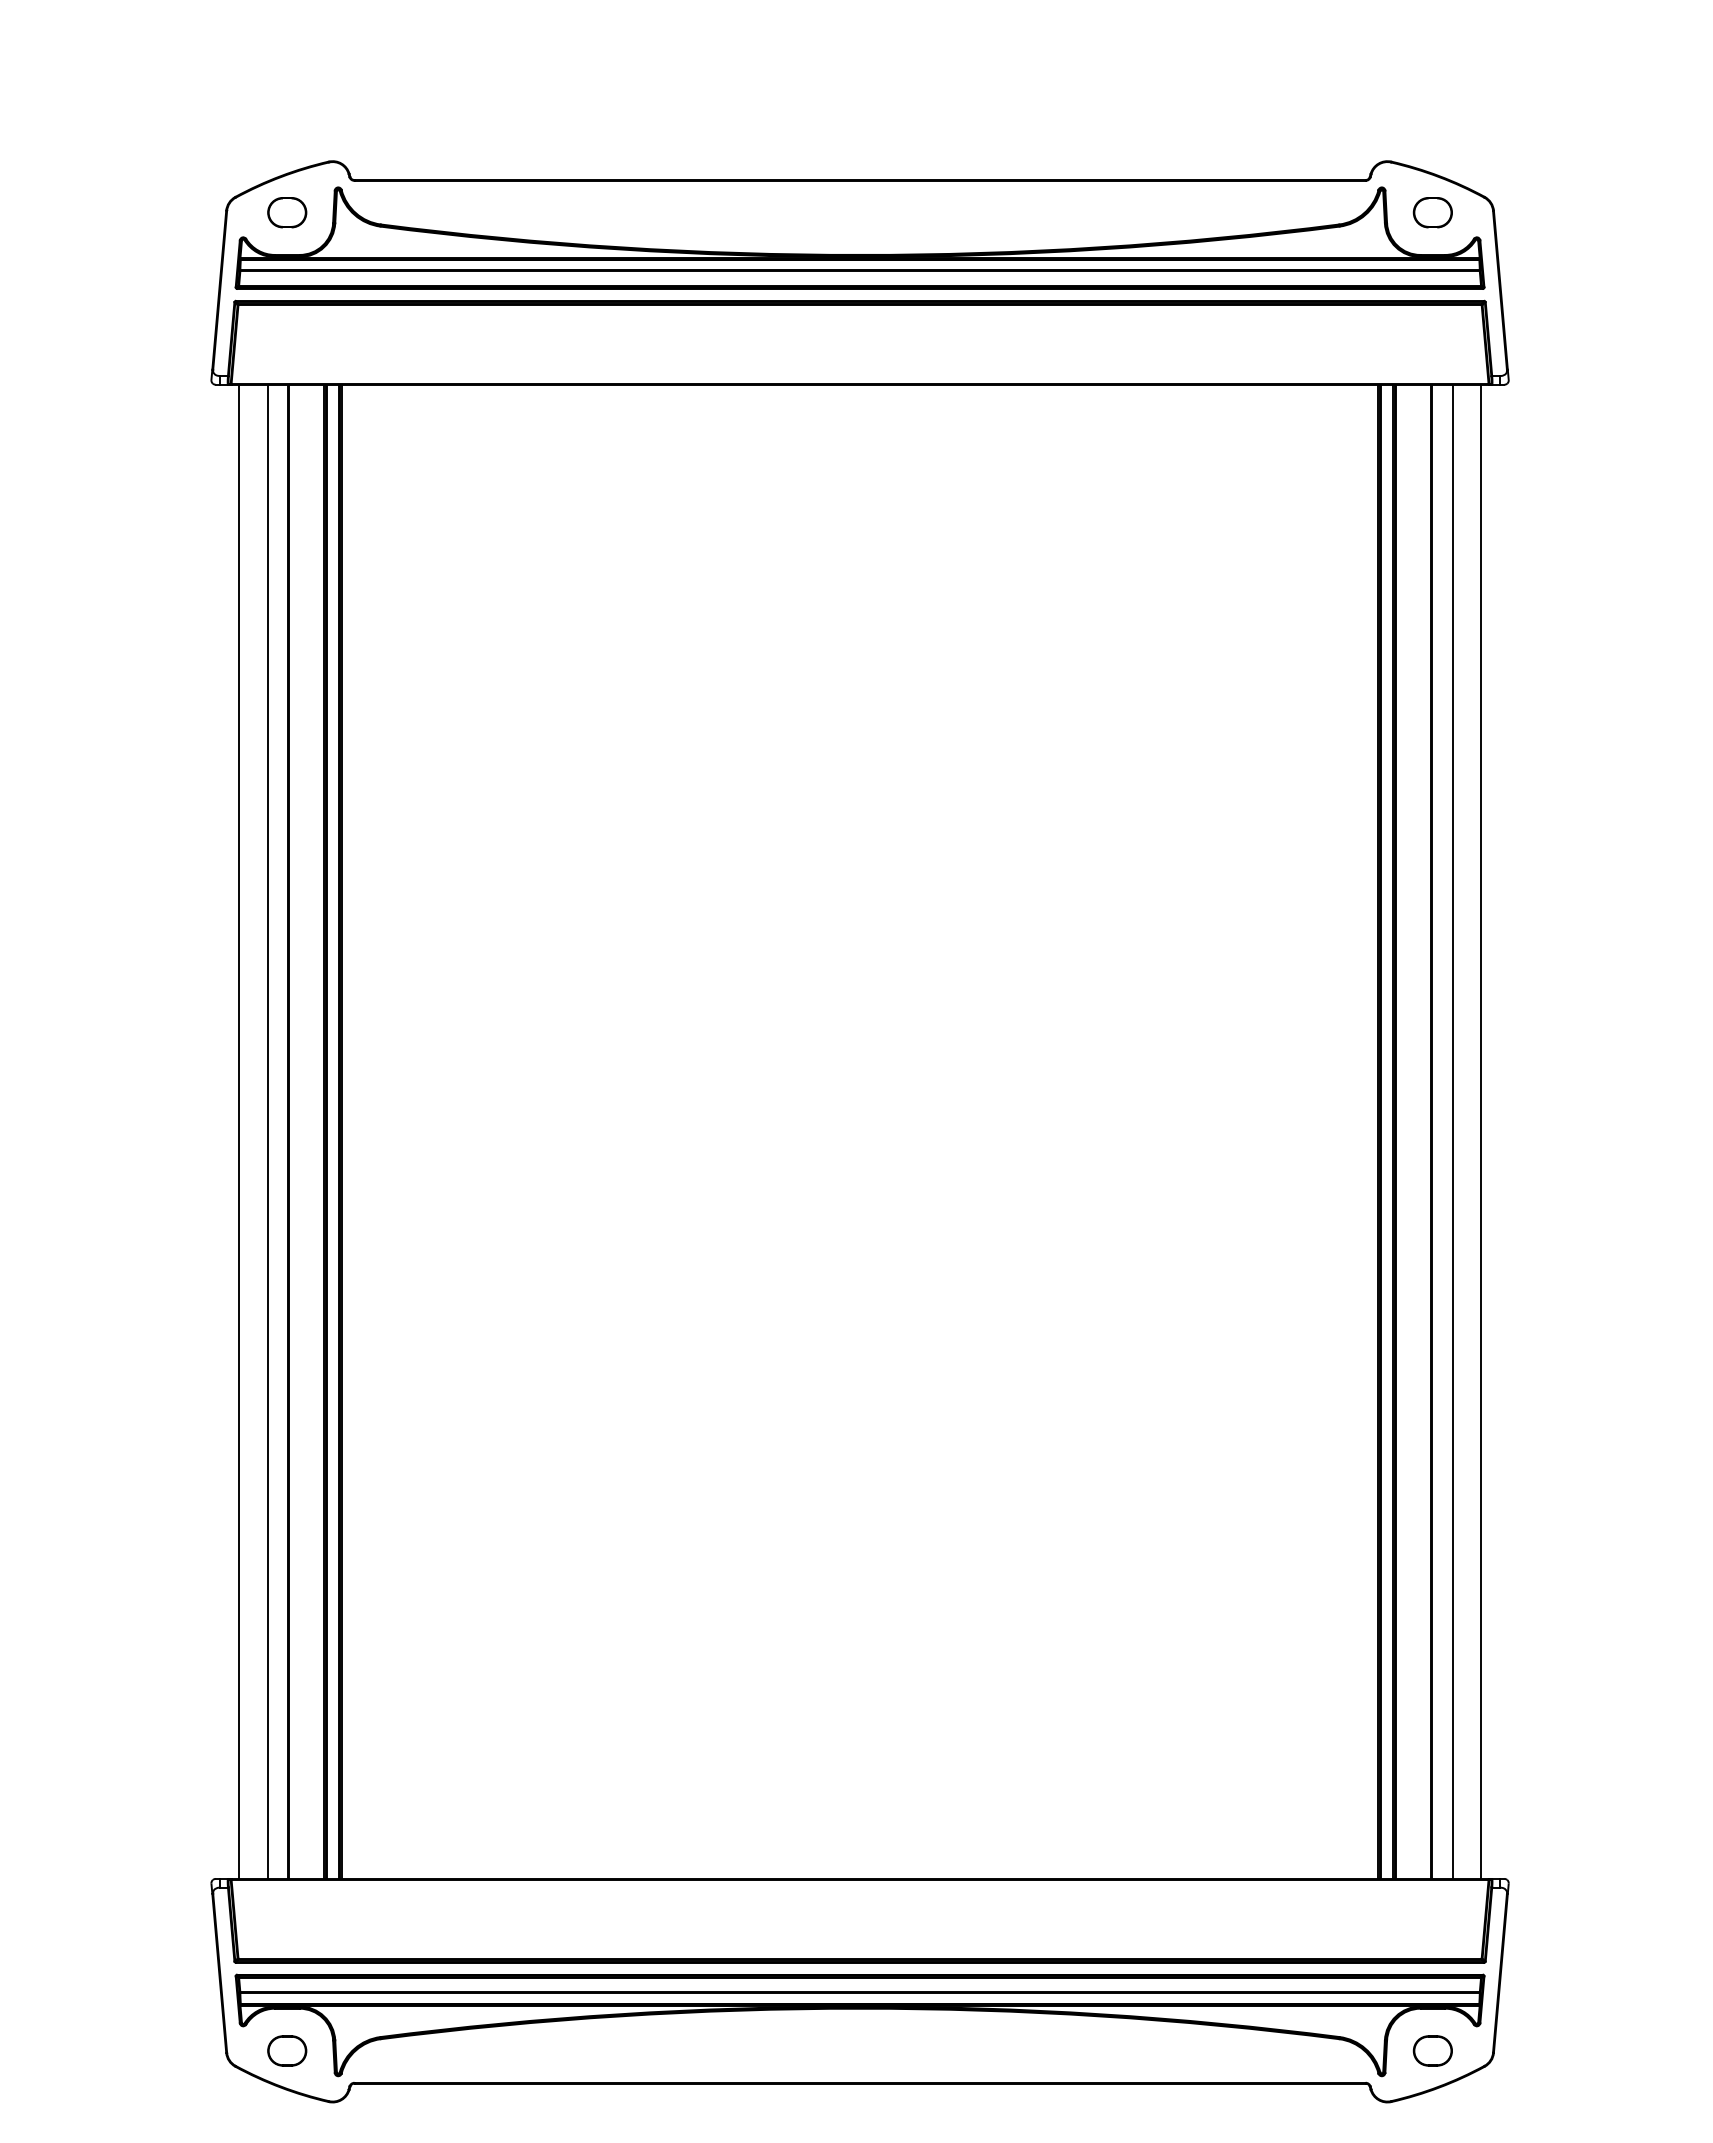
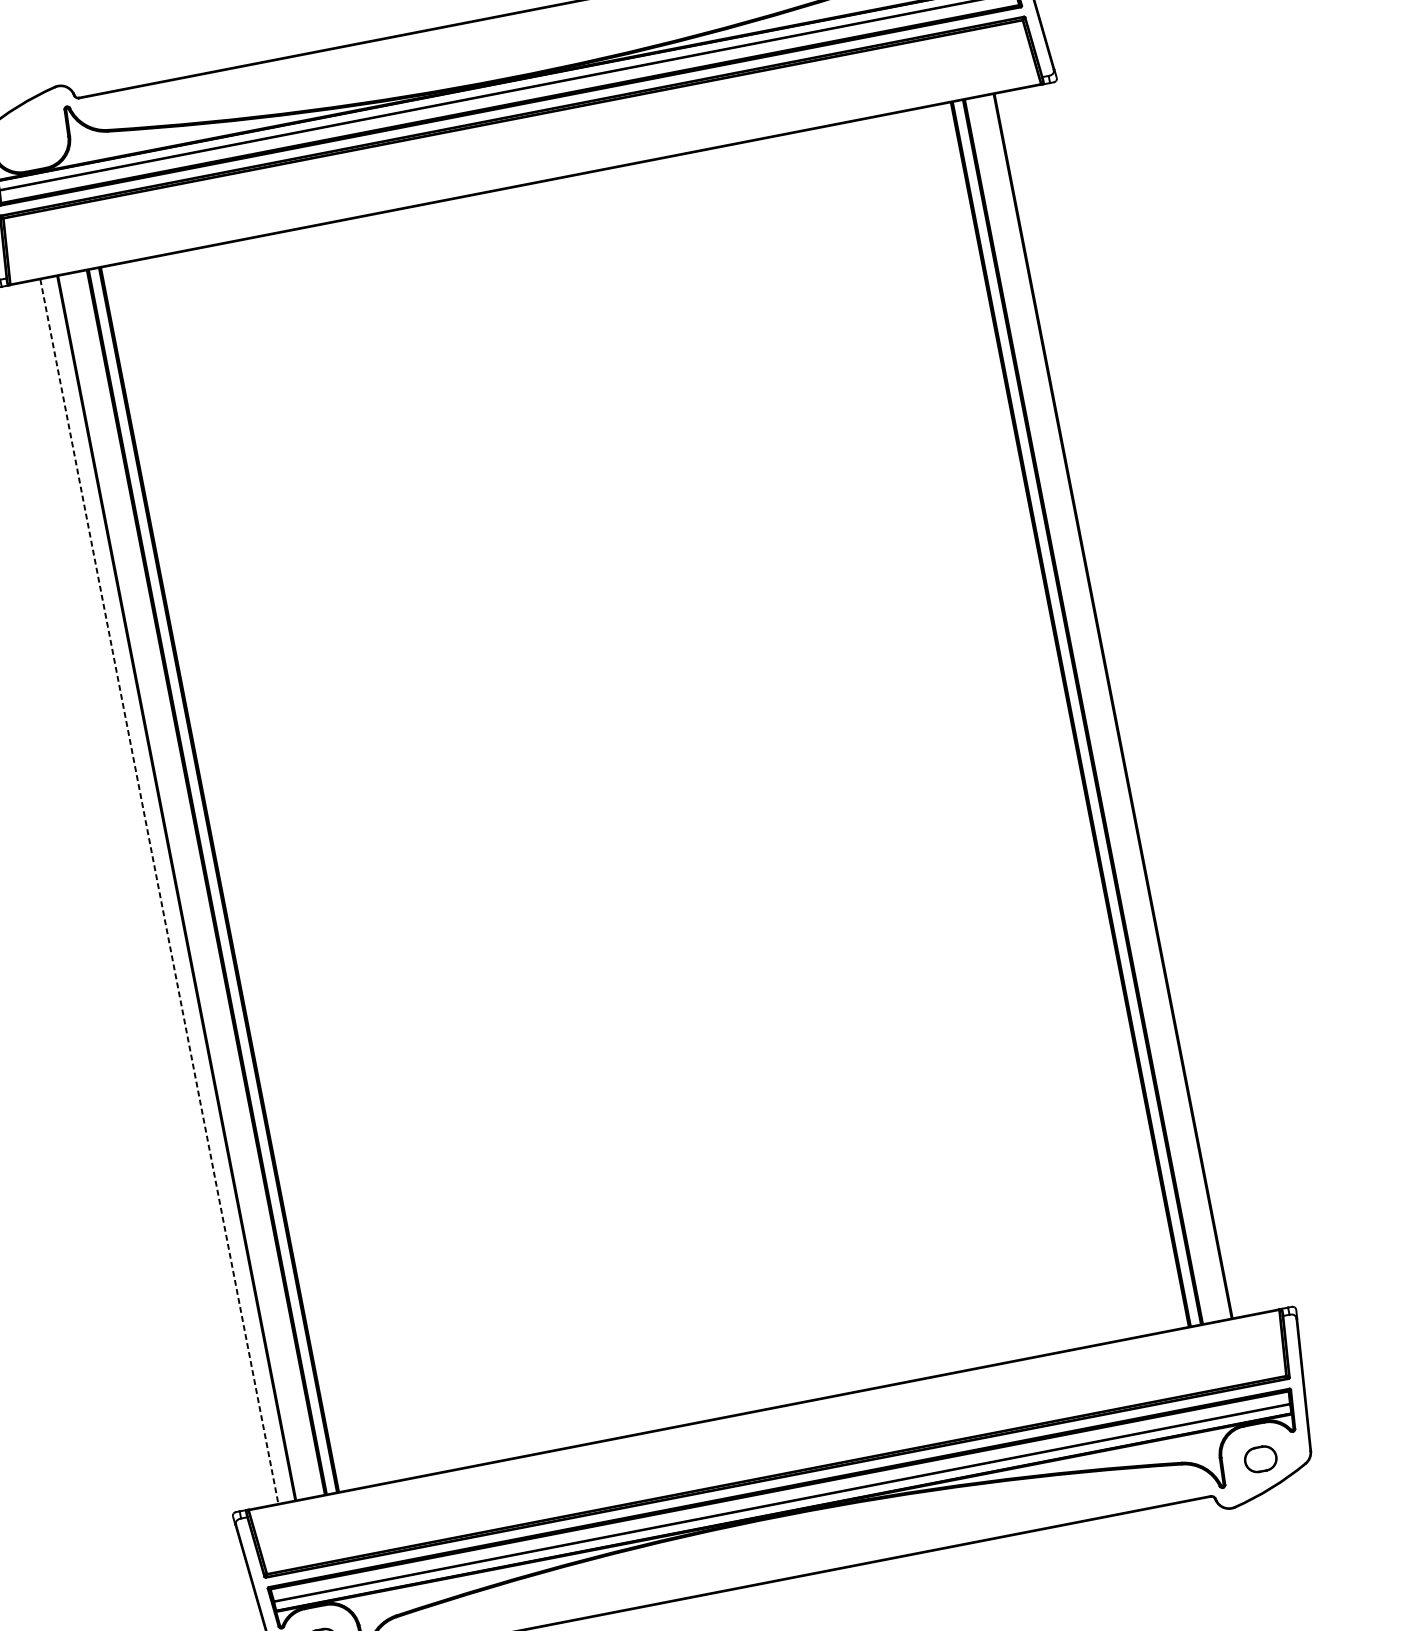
part: (287, 212) -> (29, 134), removed
line: (239, 1131) -> (136, 895), removed
line: (1452, 1131) -> (1130, 702), removed
line: (1480, 1131) -> (1153, 698), removed
line: (267, 1132) -> (159, 892), solid -> dashed

